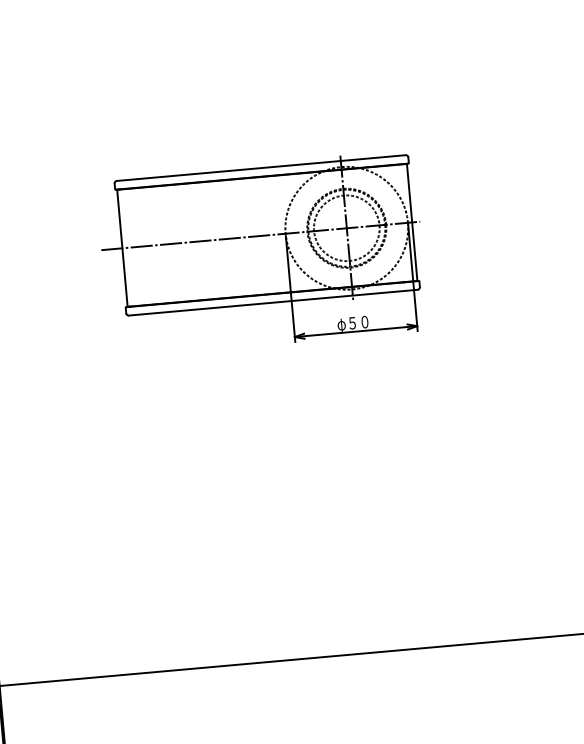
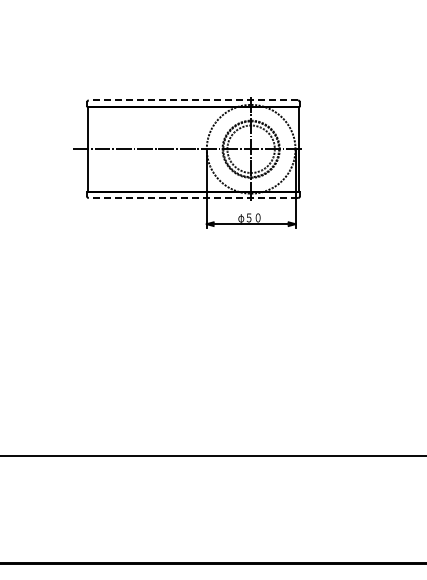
line: (261, 168) -> (193, 100), solid -> dashed
line: (273, 303) -> (193, 198), solid -> dashed

